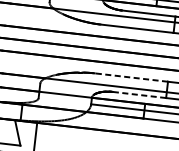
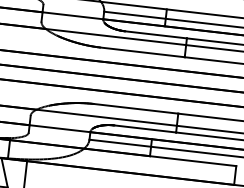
line: (130, 77) -> (135, 108), dashed -> solid
line: (138, 94) -> (144, 128), dashed -> solid

